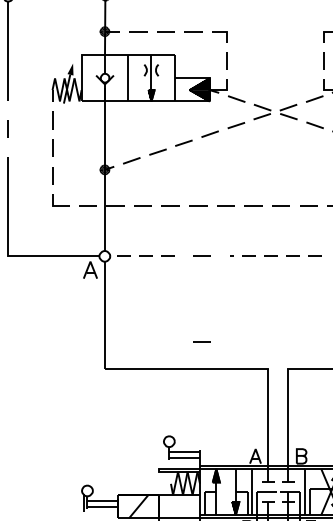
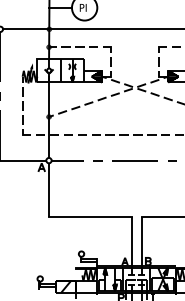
line: (141, 256) -> (67, 160), dashed -> solid
line: (274, 256) -> (134, 160), dashed -> solid
line: (200, 341) -> (97, 203), removed

